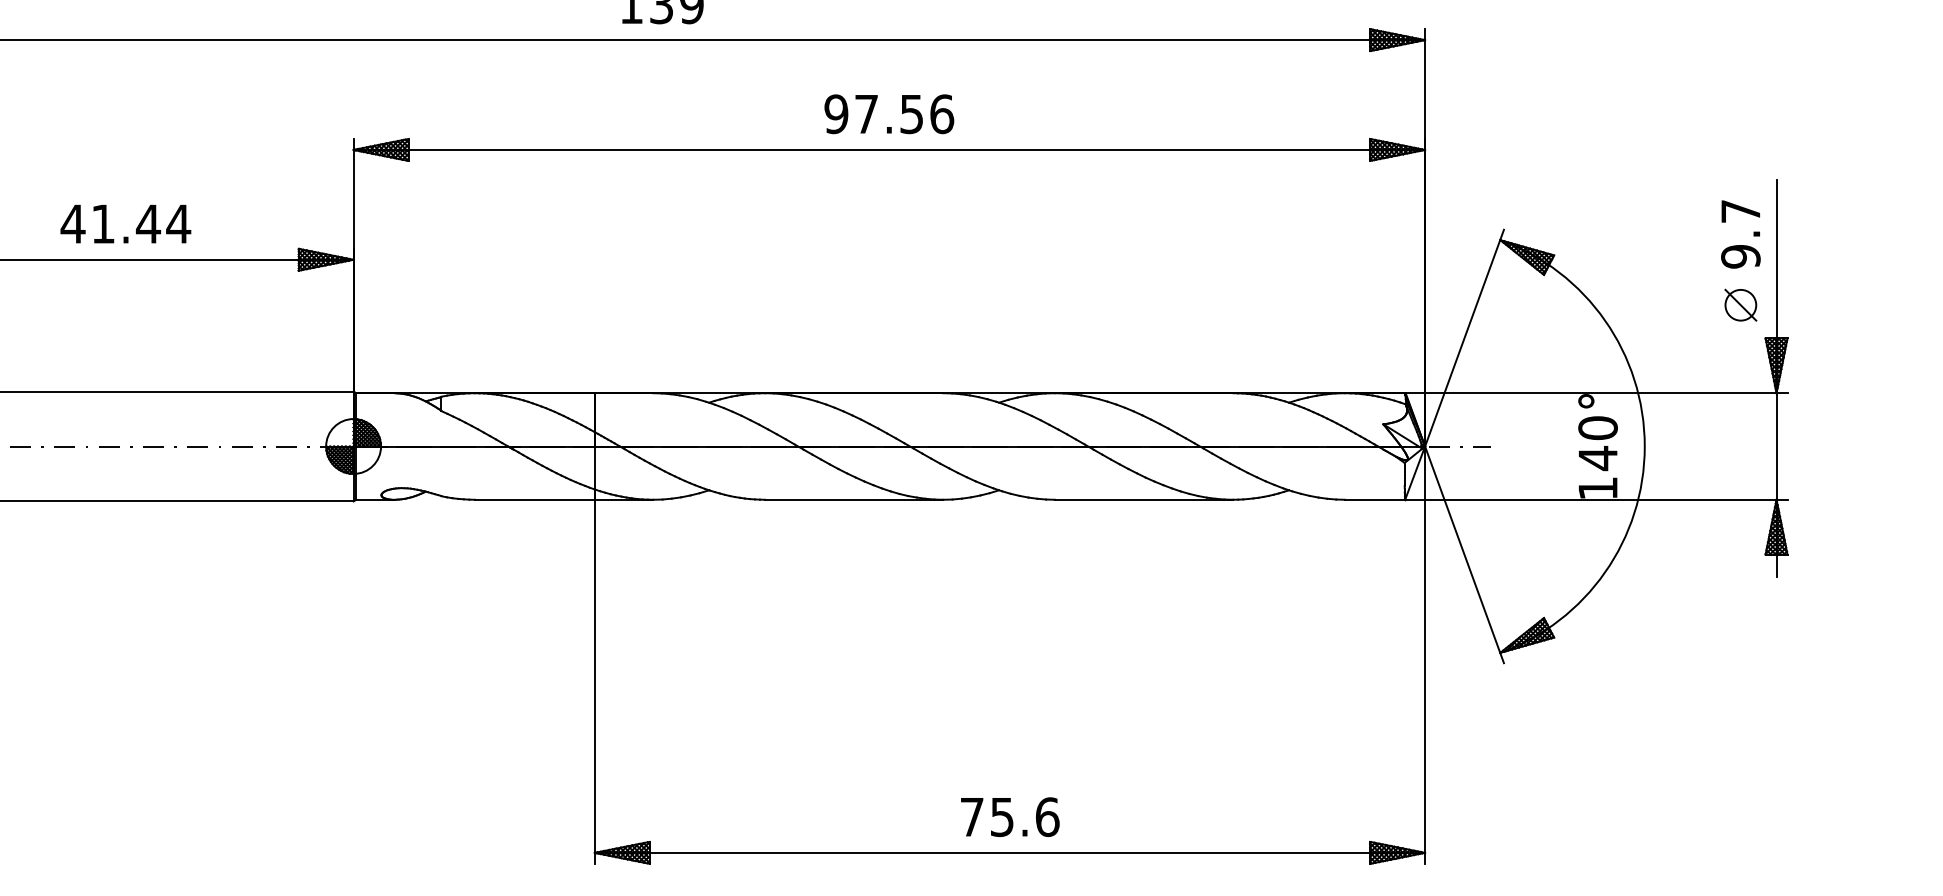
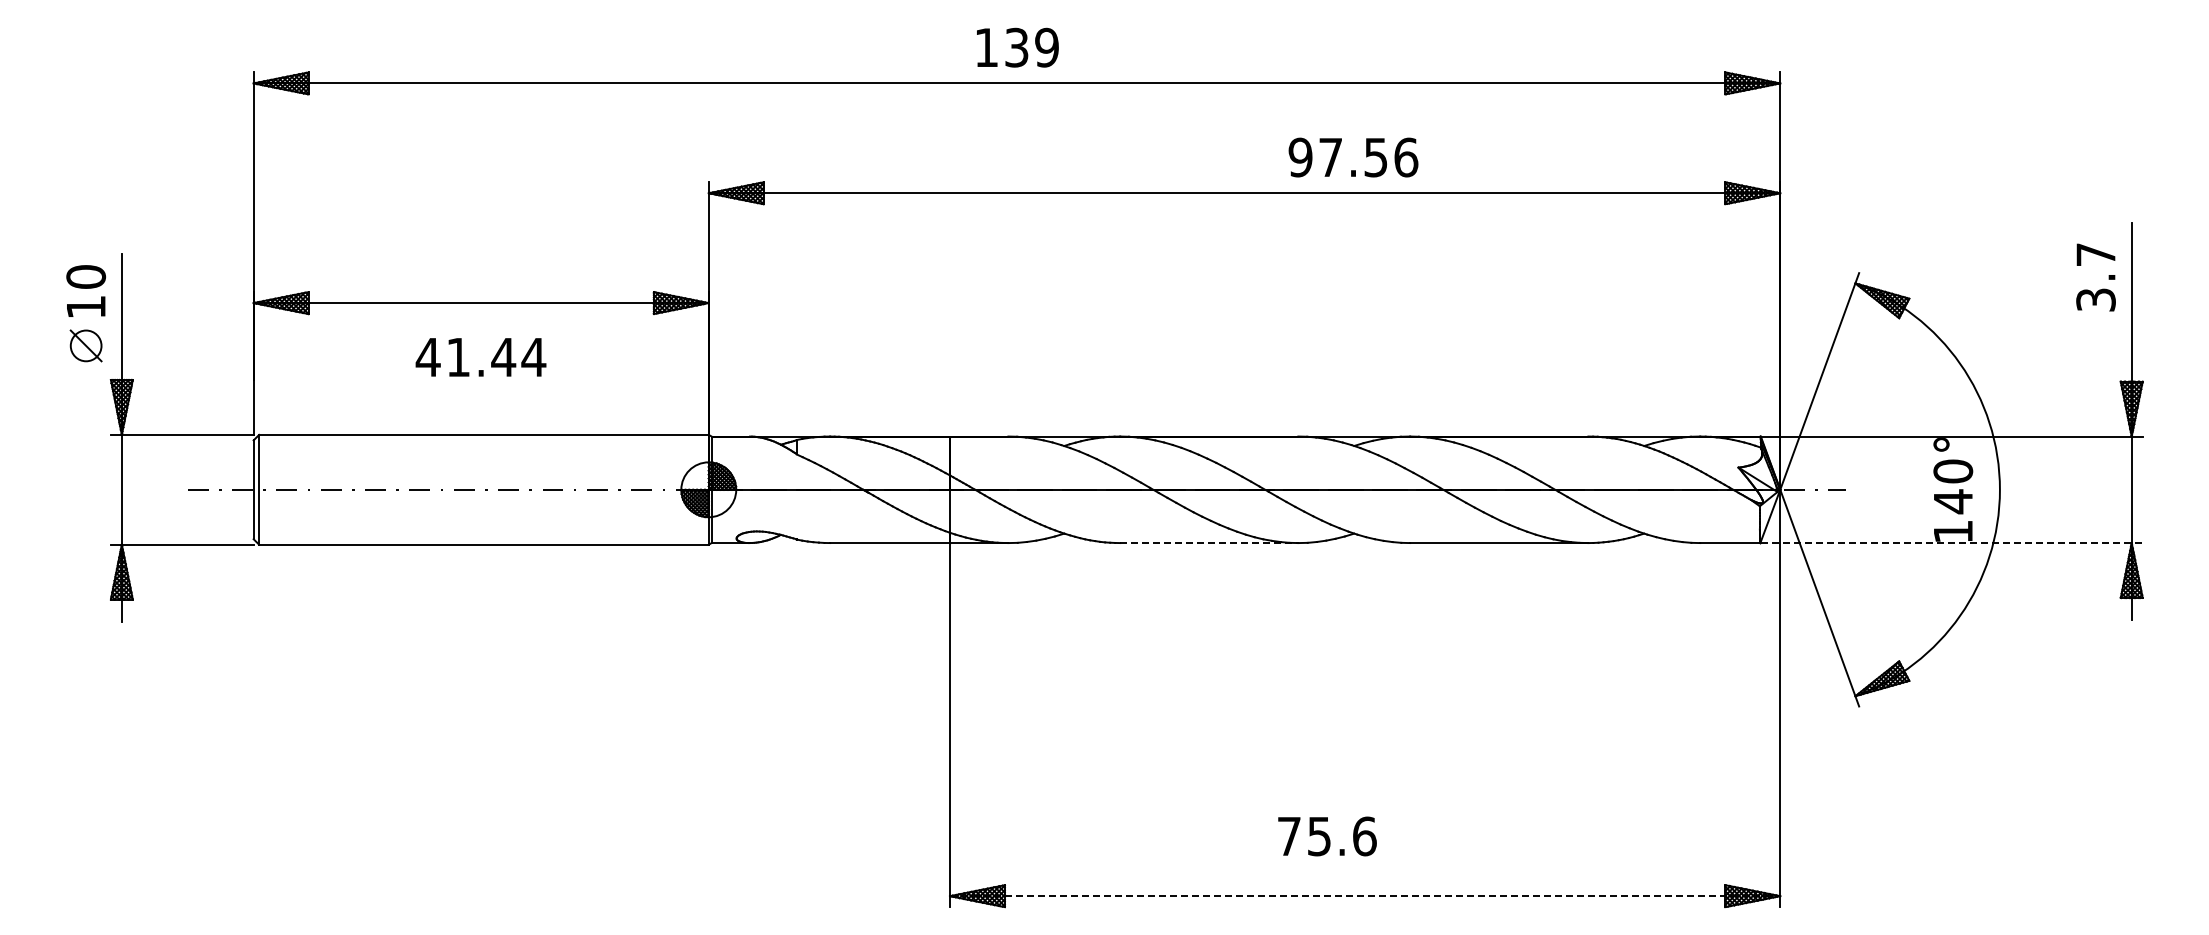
text: (889, 114) -> (1353, 157), moved
text: (125, 224) -> (480, 357), moved
text: (1740, 256) -> (2095, 299), 9.7 -> 3.7
part: (1740, 305) -> (2095, 348), removed
line: (854, 500) -> (1209, 543), solid -> dashed
line: (1596, 500) -> (1951, 543), solid -> dashed
text: (1010, 817) -> (1327, 836), moved
line: (1010, 853) -> (1365, 896), solid -> dashed

